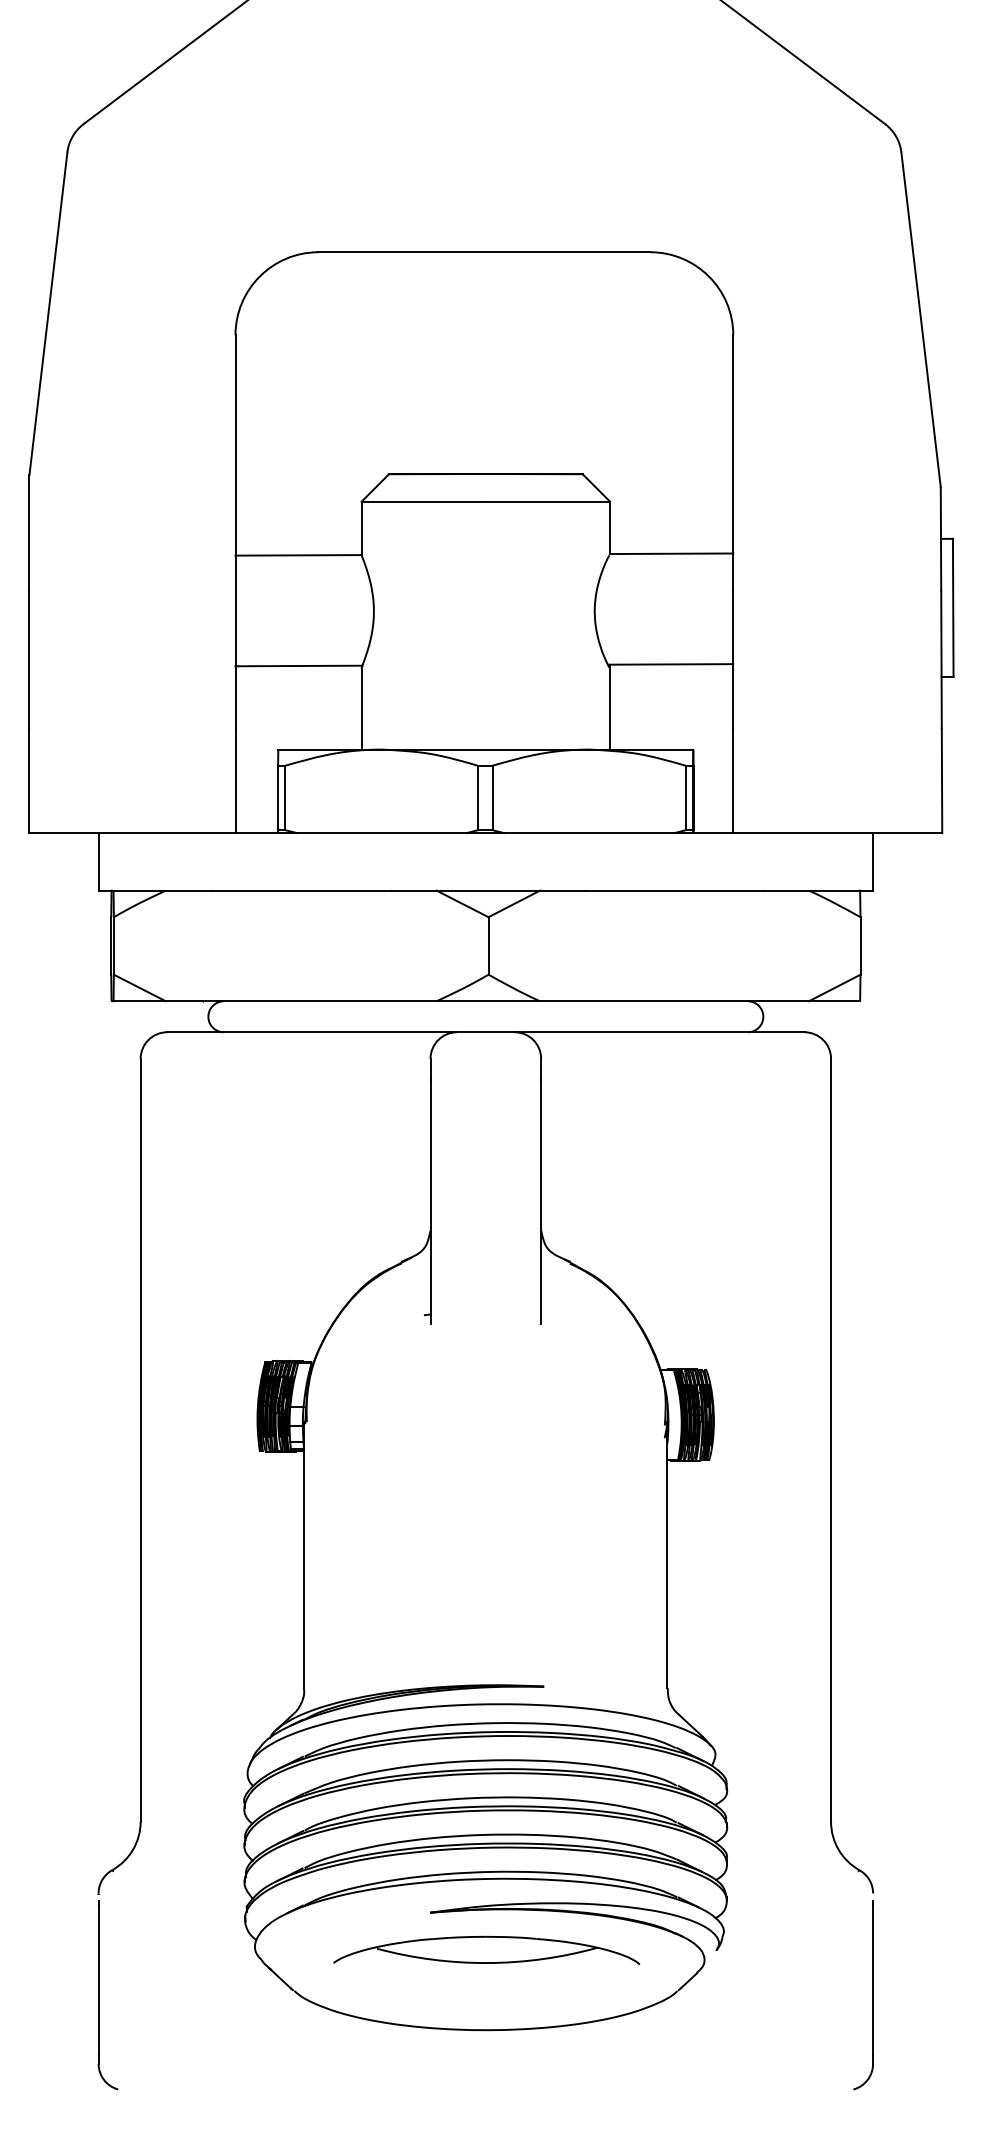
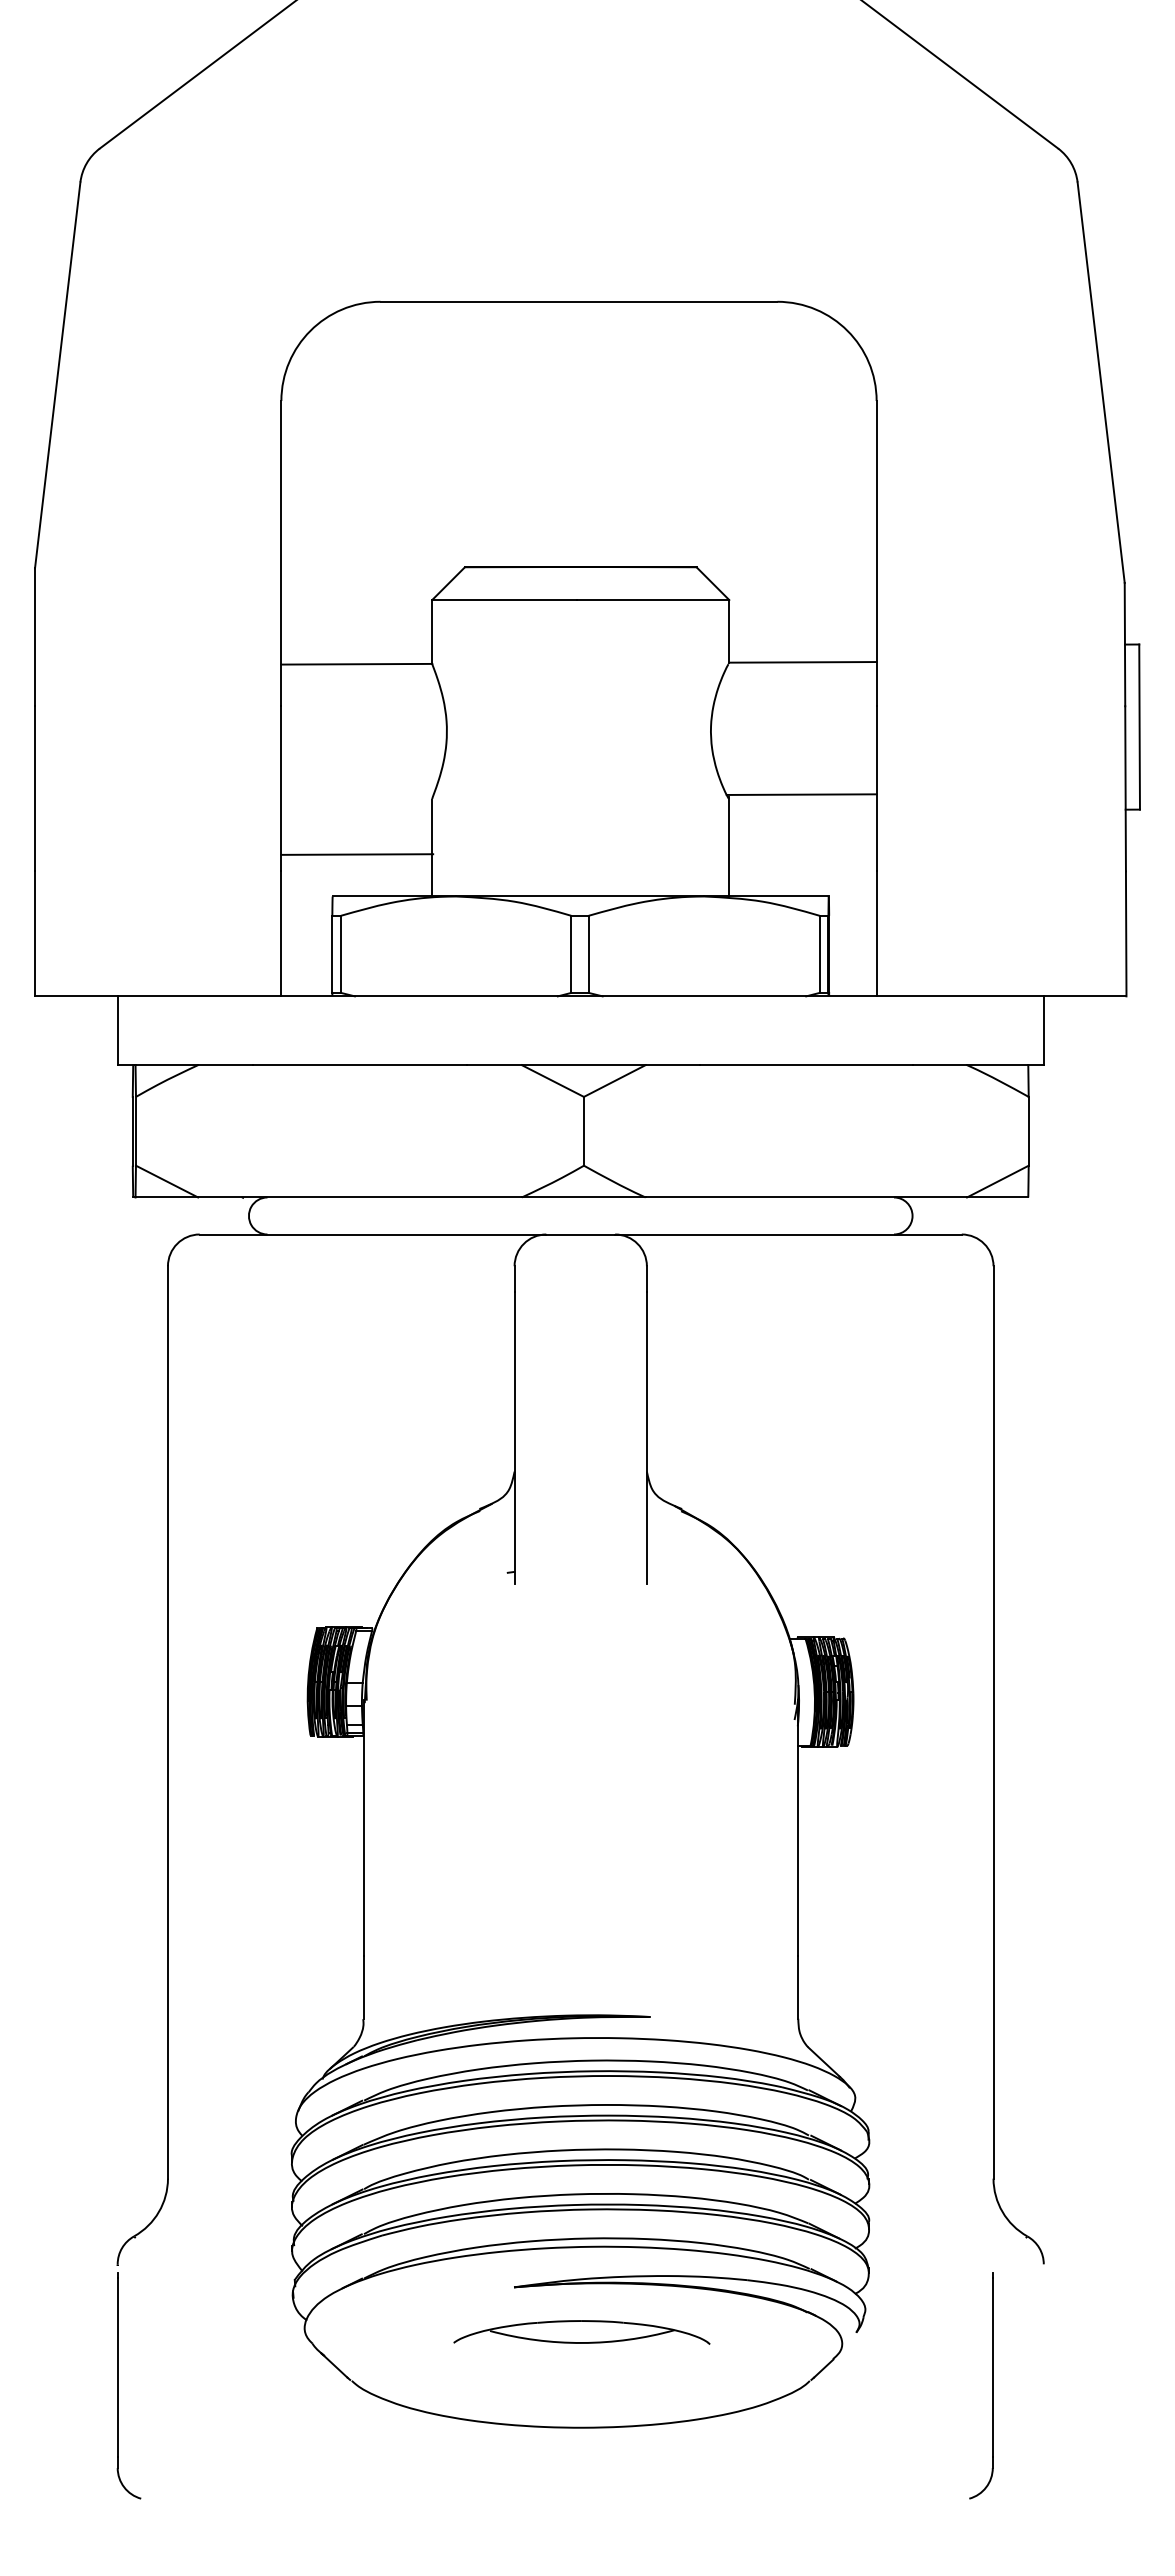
line: (299, 665) -> (357, 854), moved
part: (486, 1950) -> (581, 2332), size x0.7
part: (872, 1994) -> (992, 2385), moved

